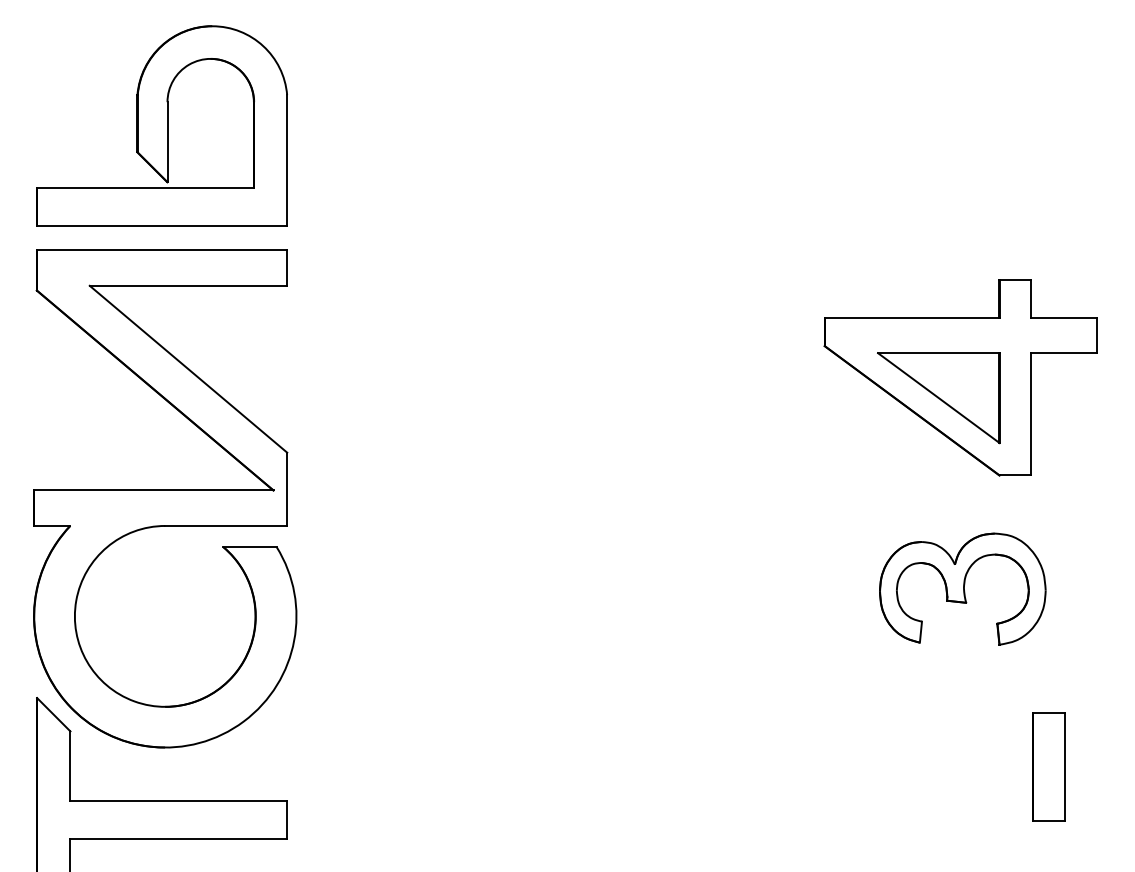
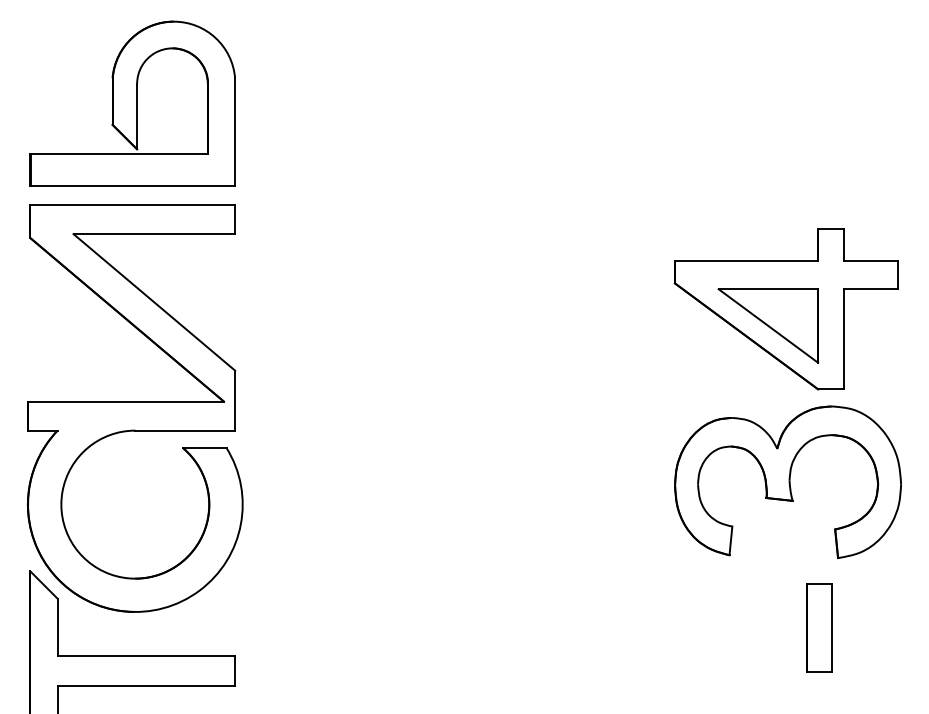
part: (962, 589) -> (787, 482), size x1.67
part: (1048, 766) -> (819, 627), moved

